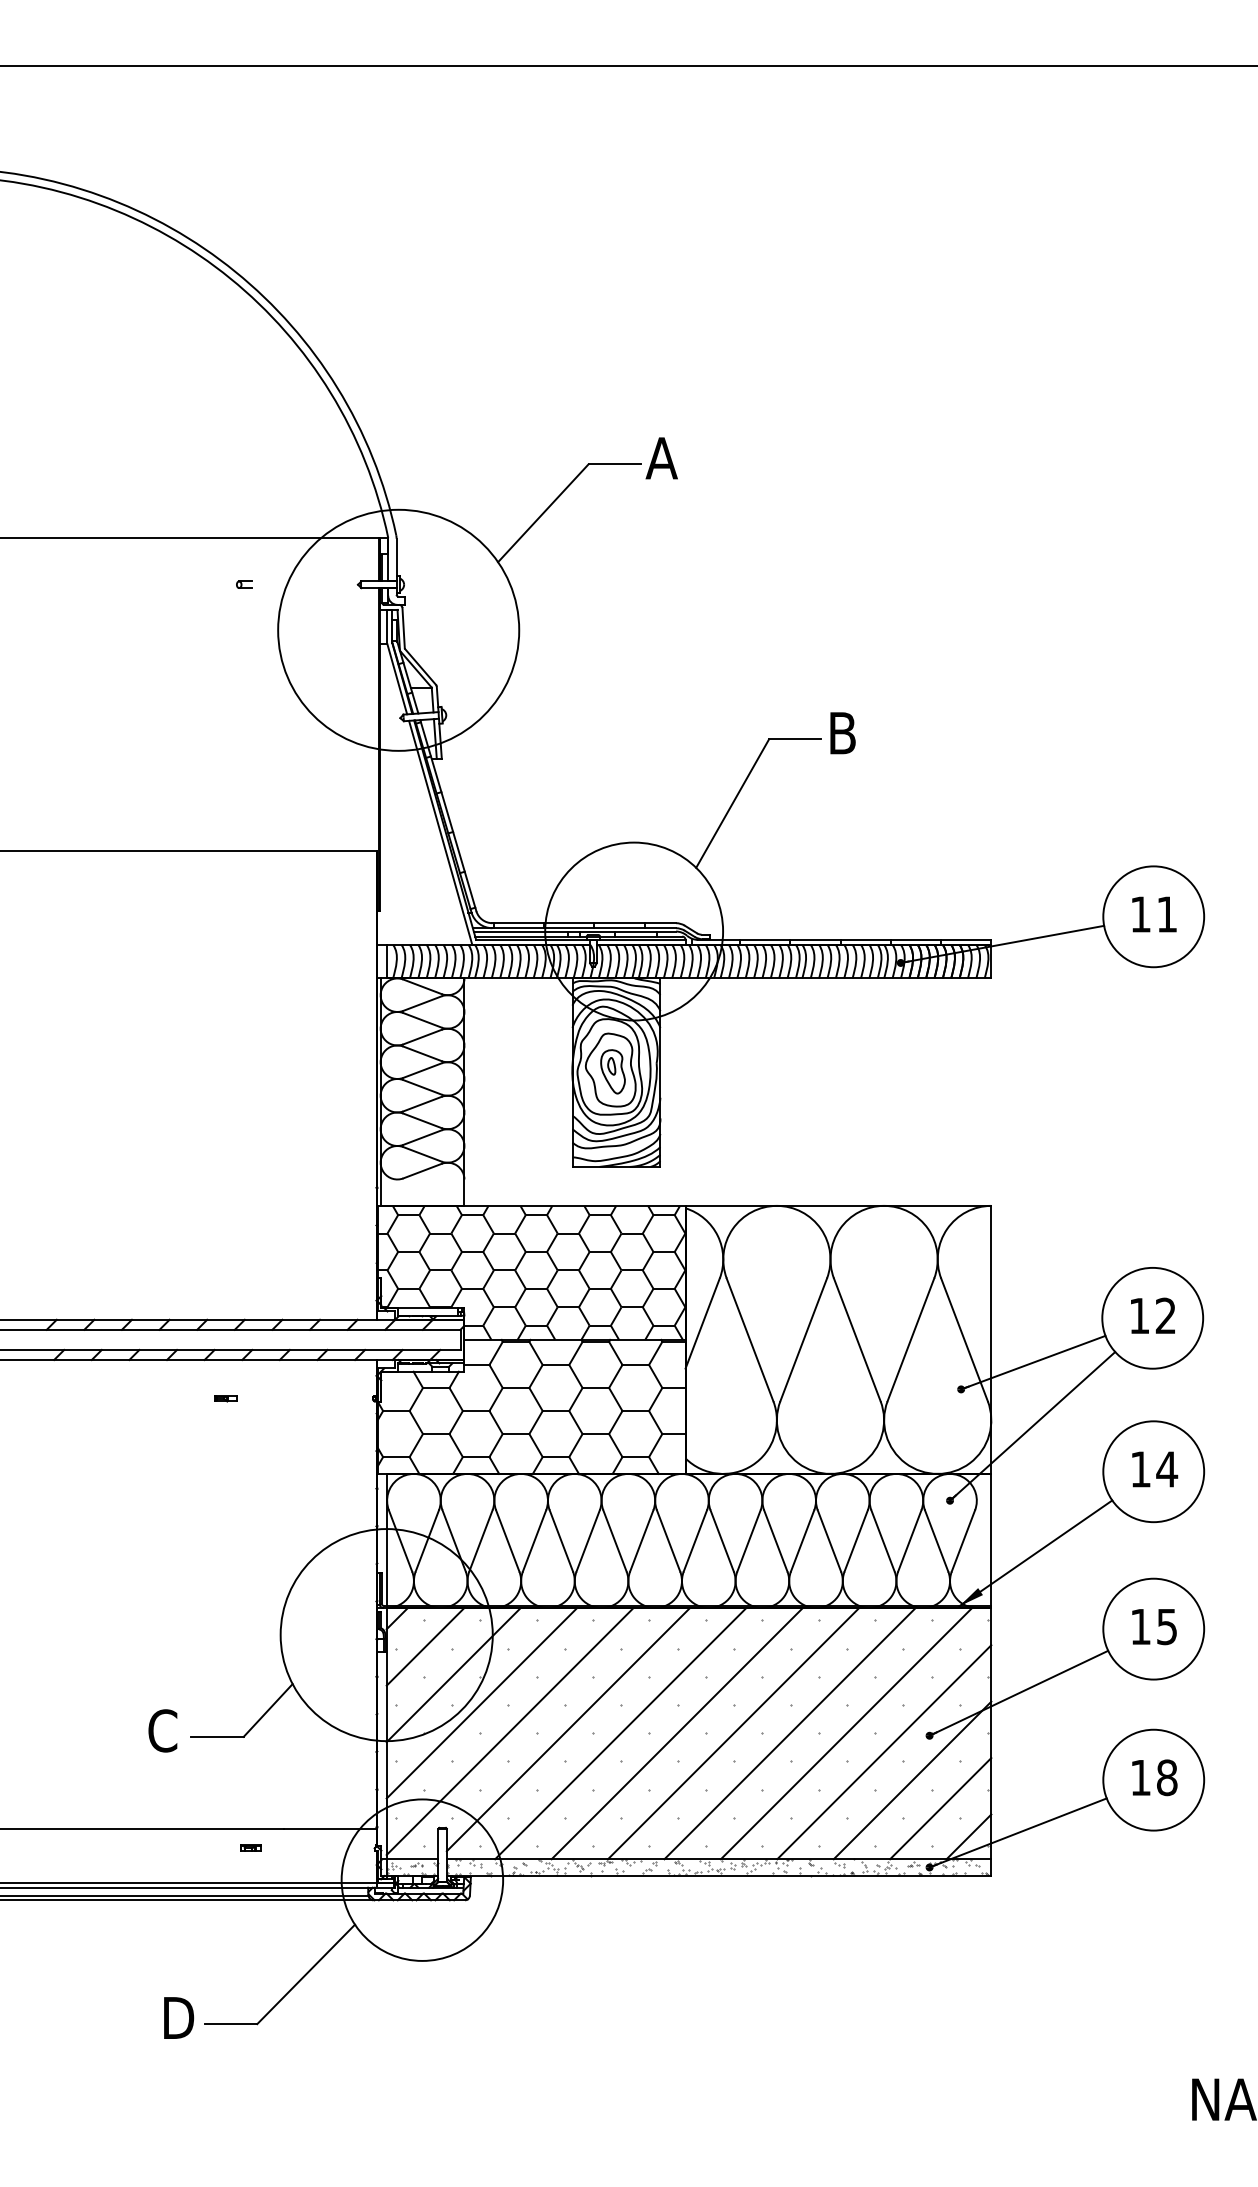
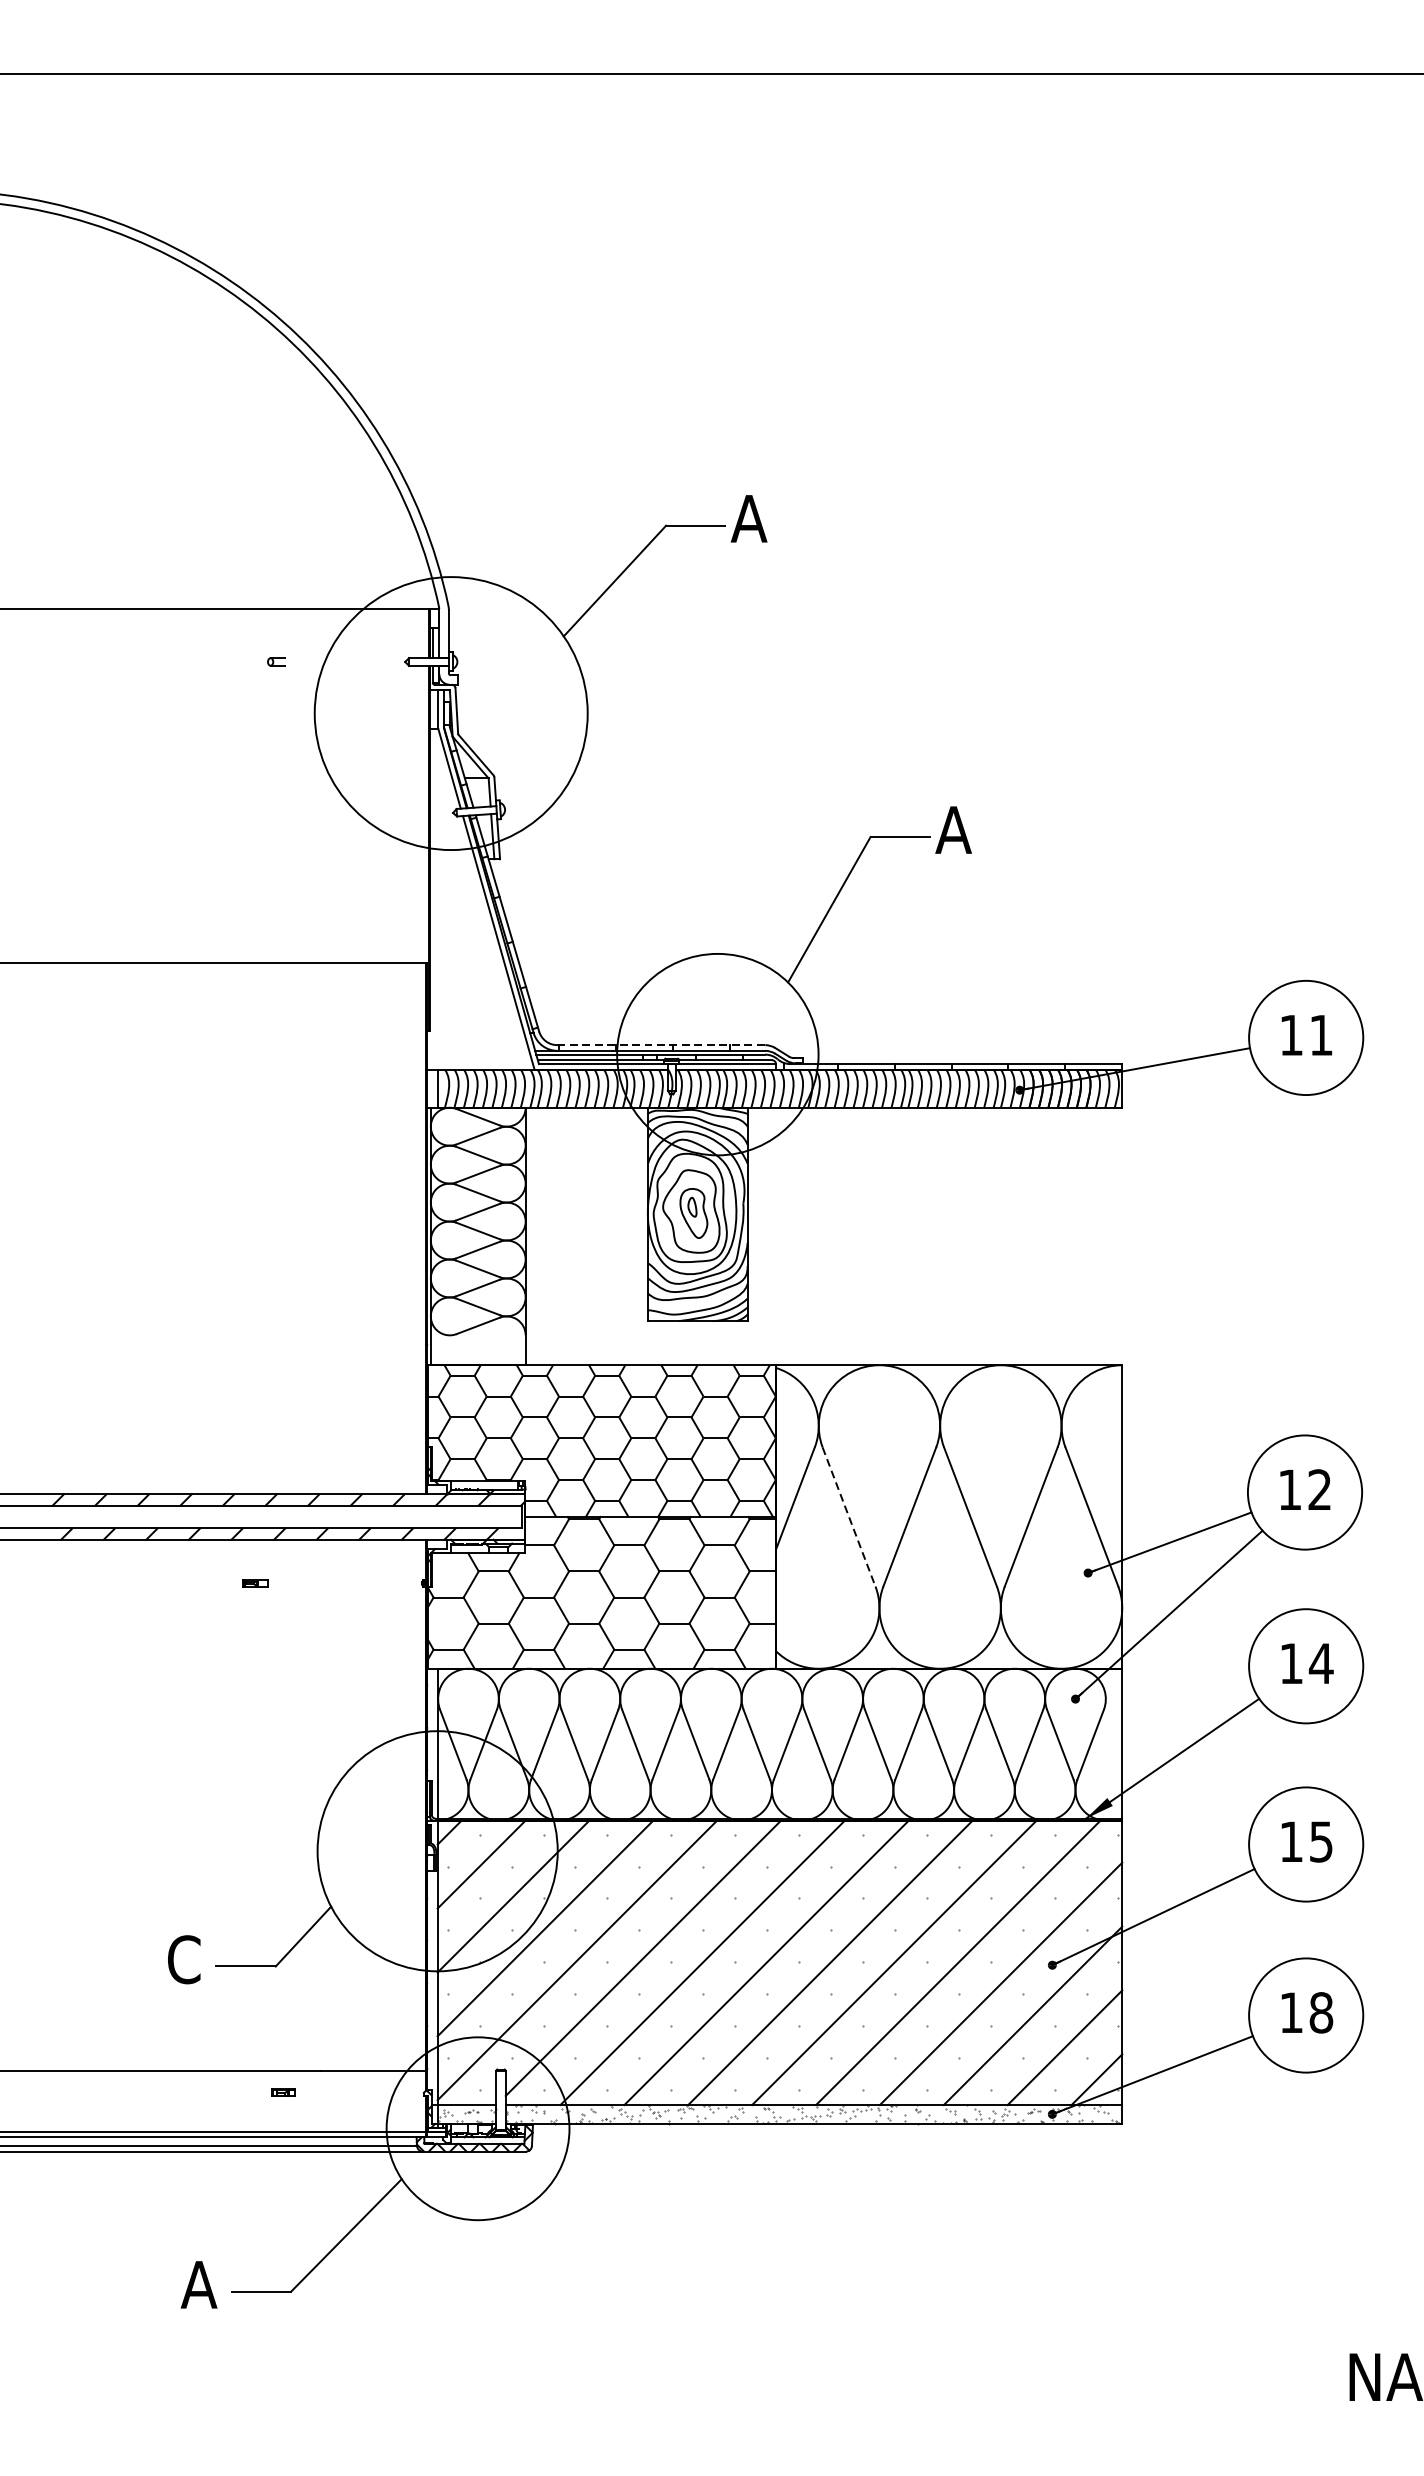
text: (842, 733) -> (953, 830), B -> A
line: (584, 923) -> (661, 1045), solid -> dashed
line: (750, 1339) -> (849, 1516), solid -> dashed
text: (176, 2017) -> (199, 2284), D -> A

